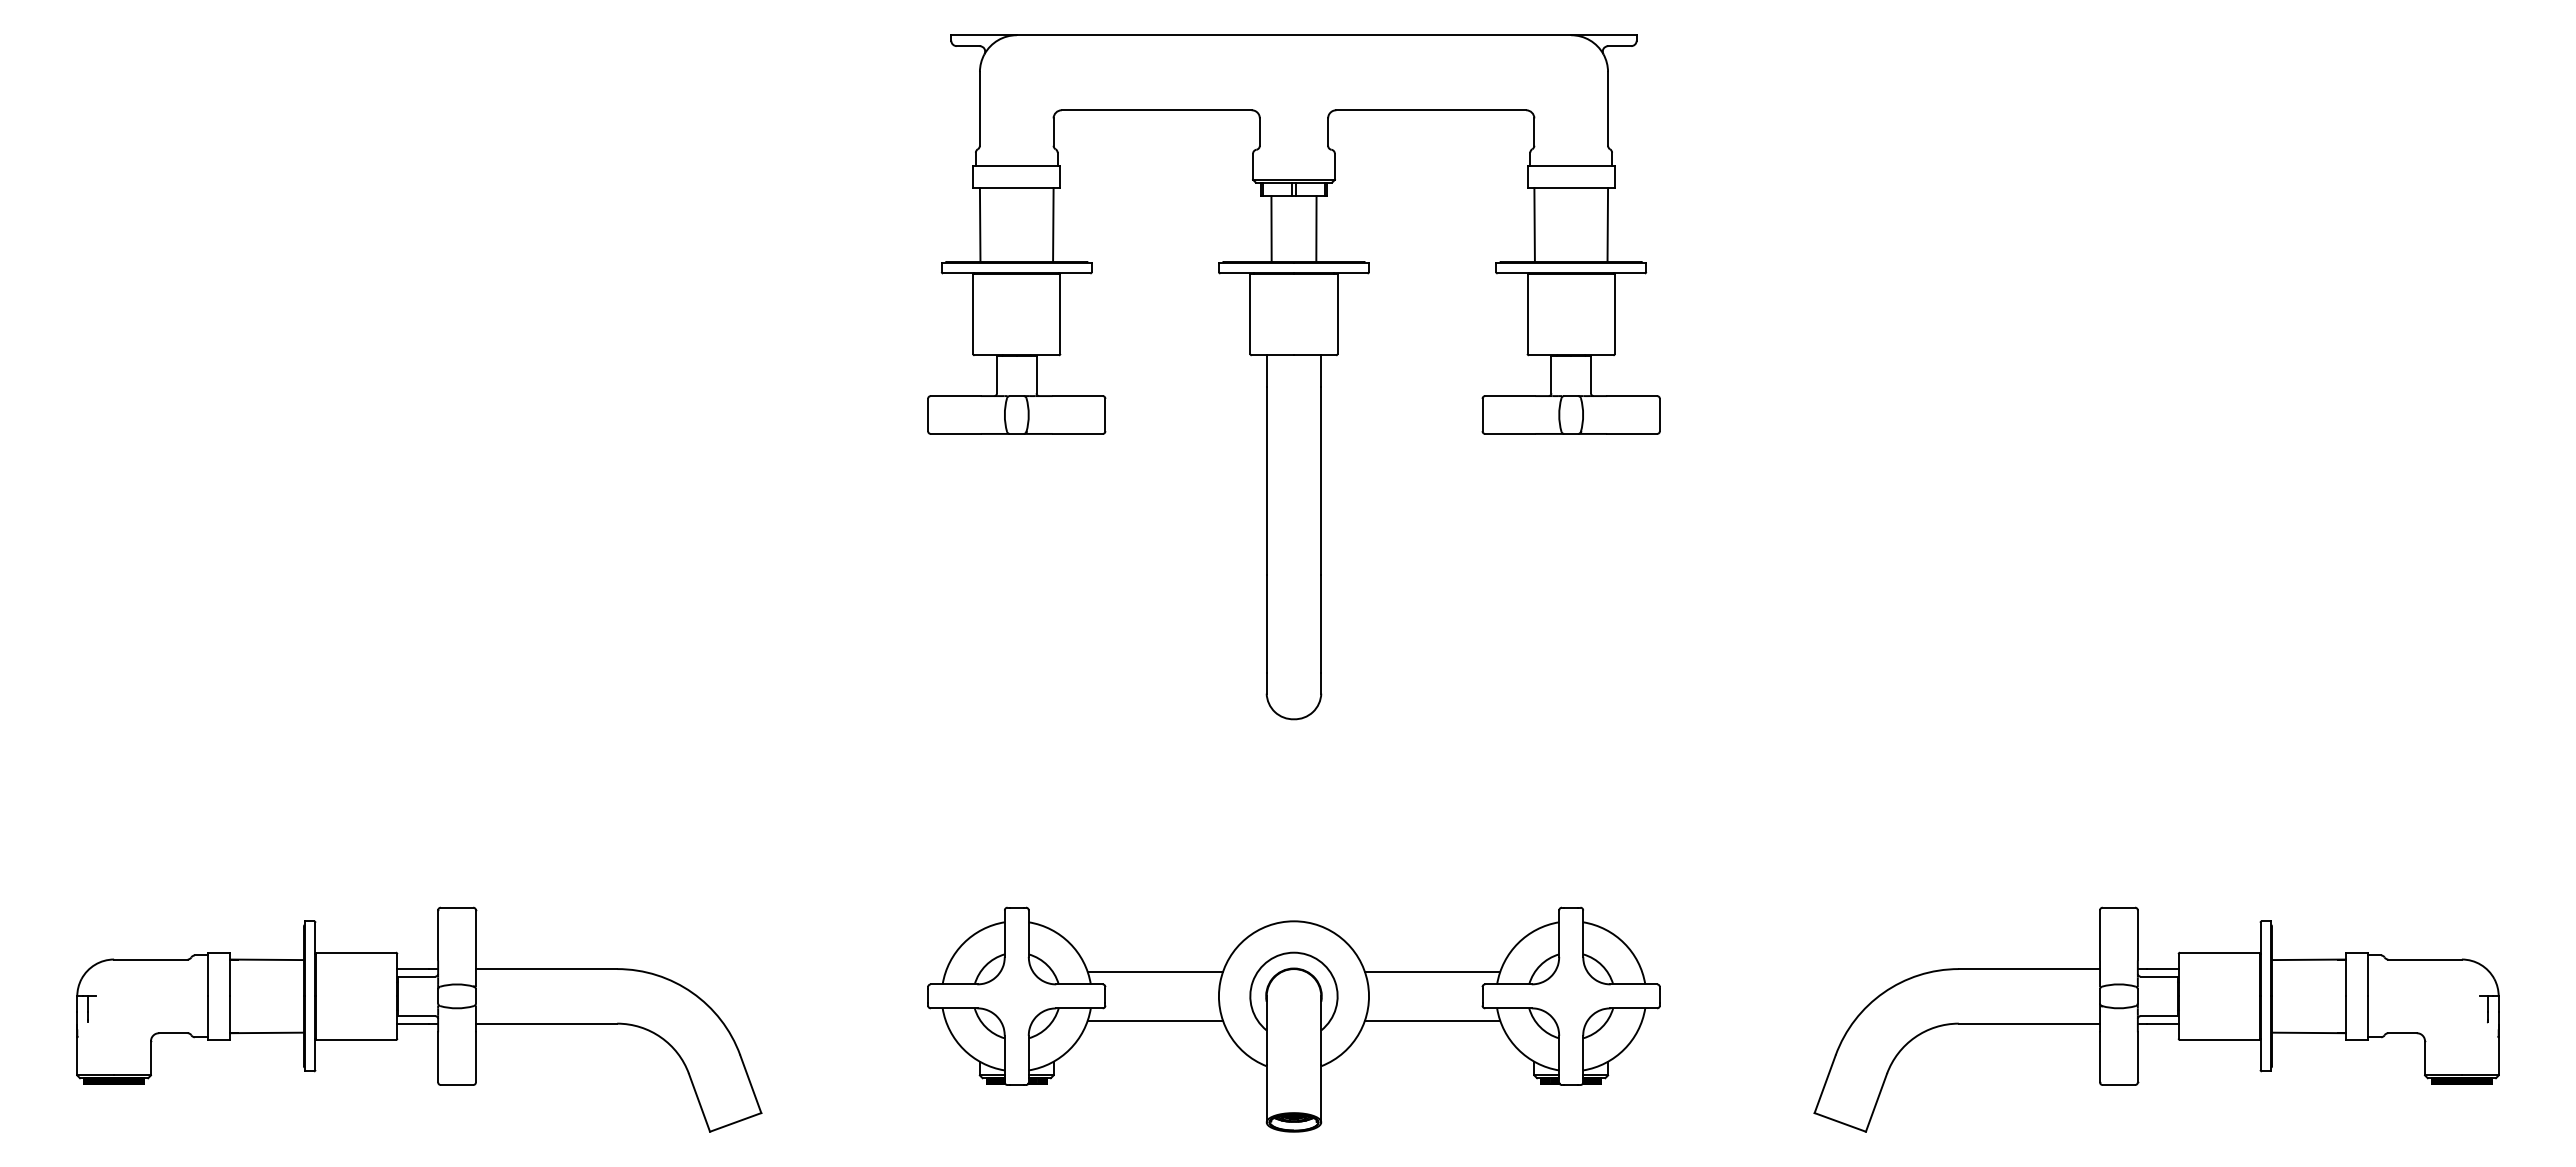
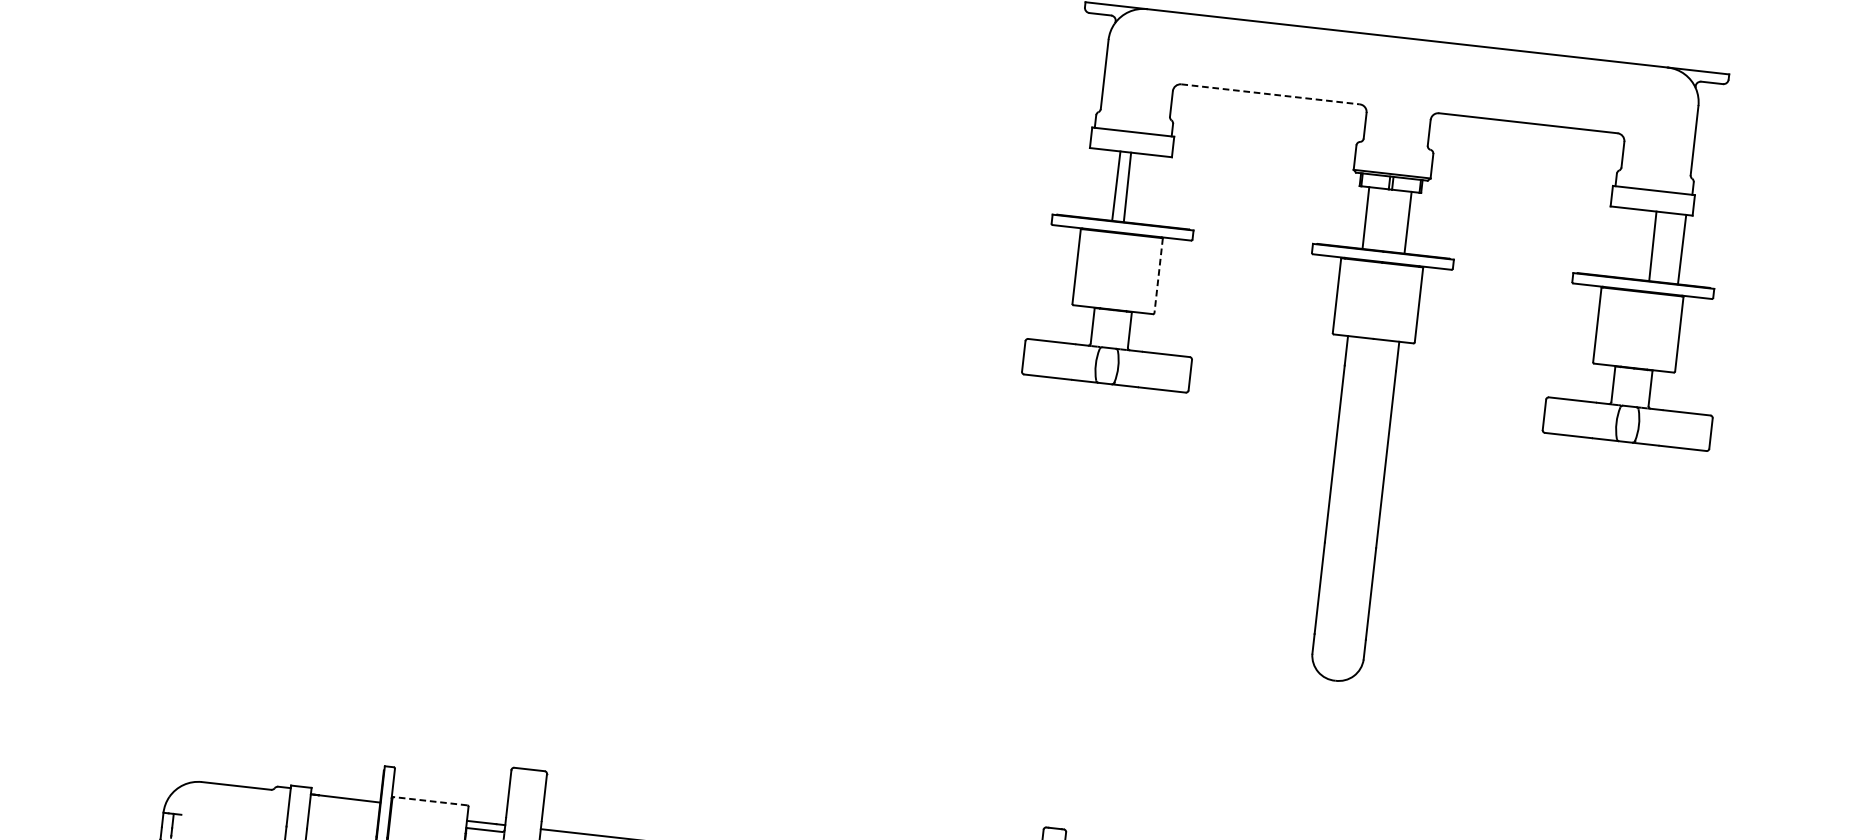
line: (1156, 110) -> (1270, 94), solid -> dashed
line: (979, 224) -> (1126, 186), moved
line: (1053, 224) -> (1116, 185), moved
line: (1534, 224) -> (1652, 245), moved
line: (1060, 314) -> (1158, 276), solid -> dashed
line: (356, 952) -> (430, 801), solid -> dashed

